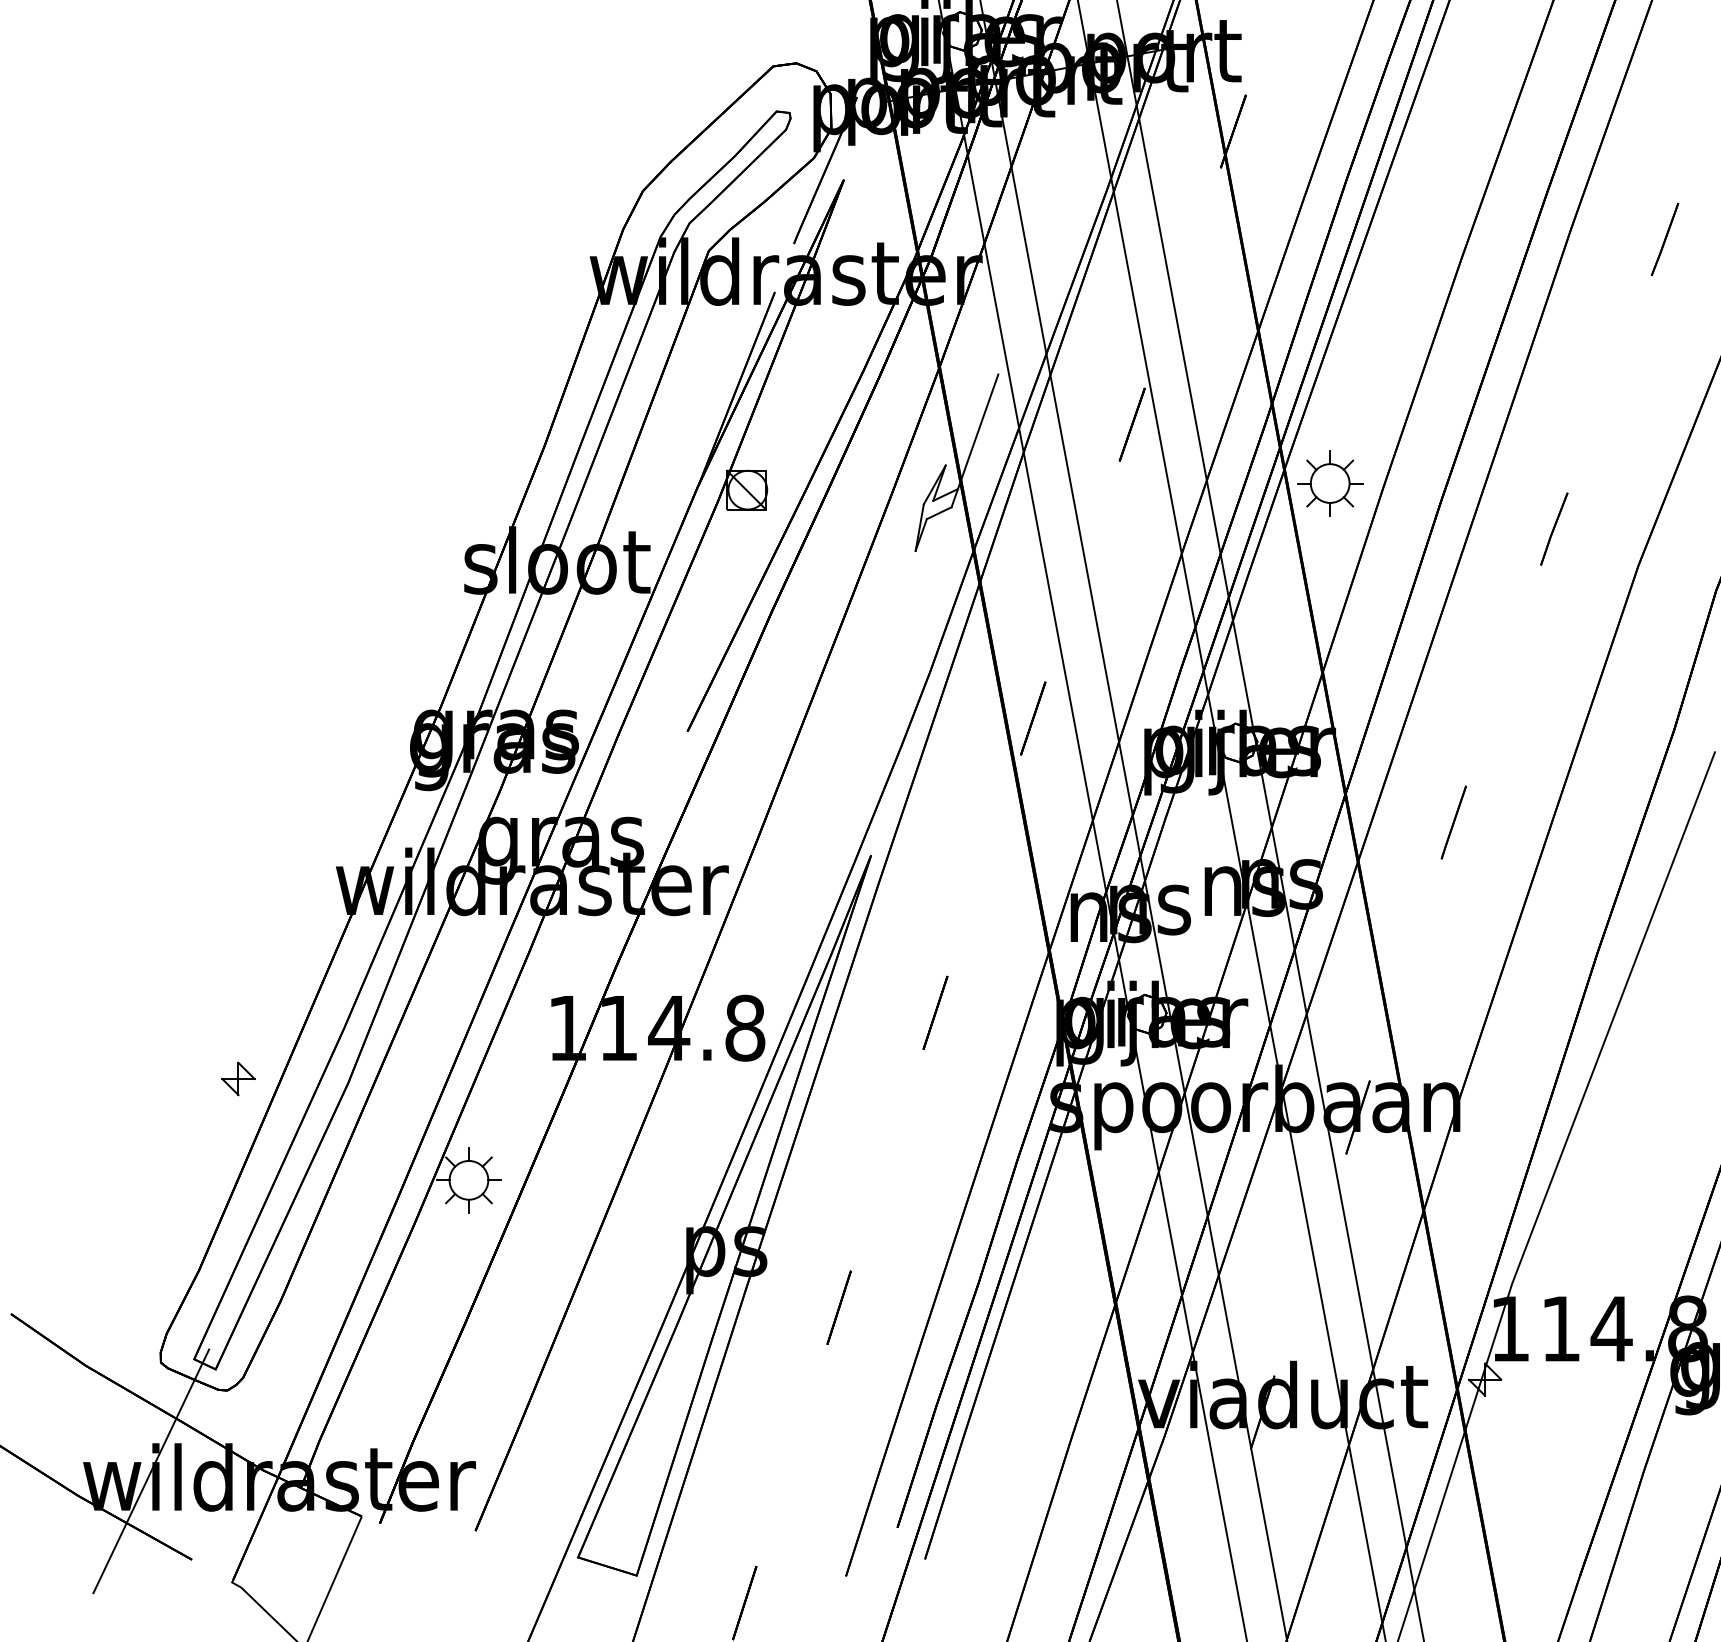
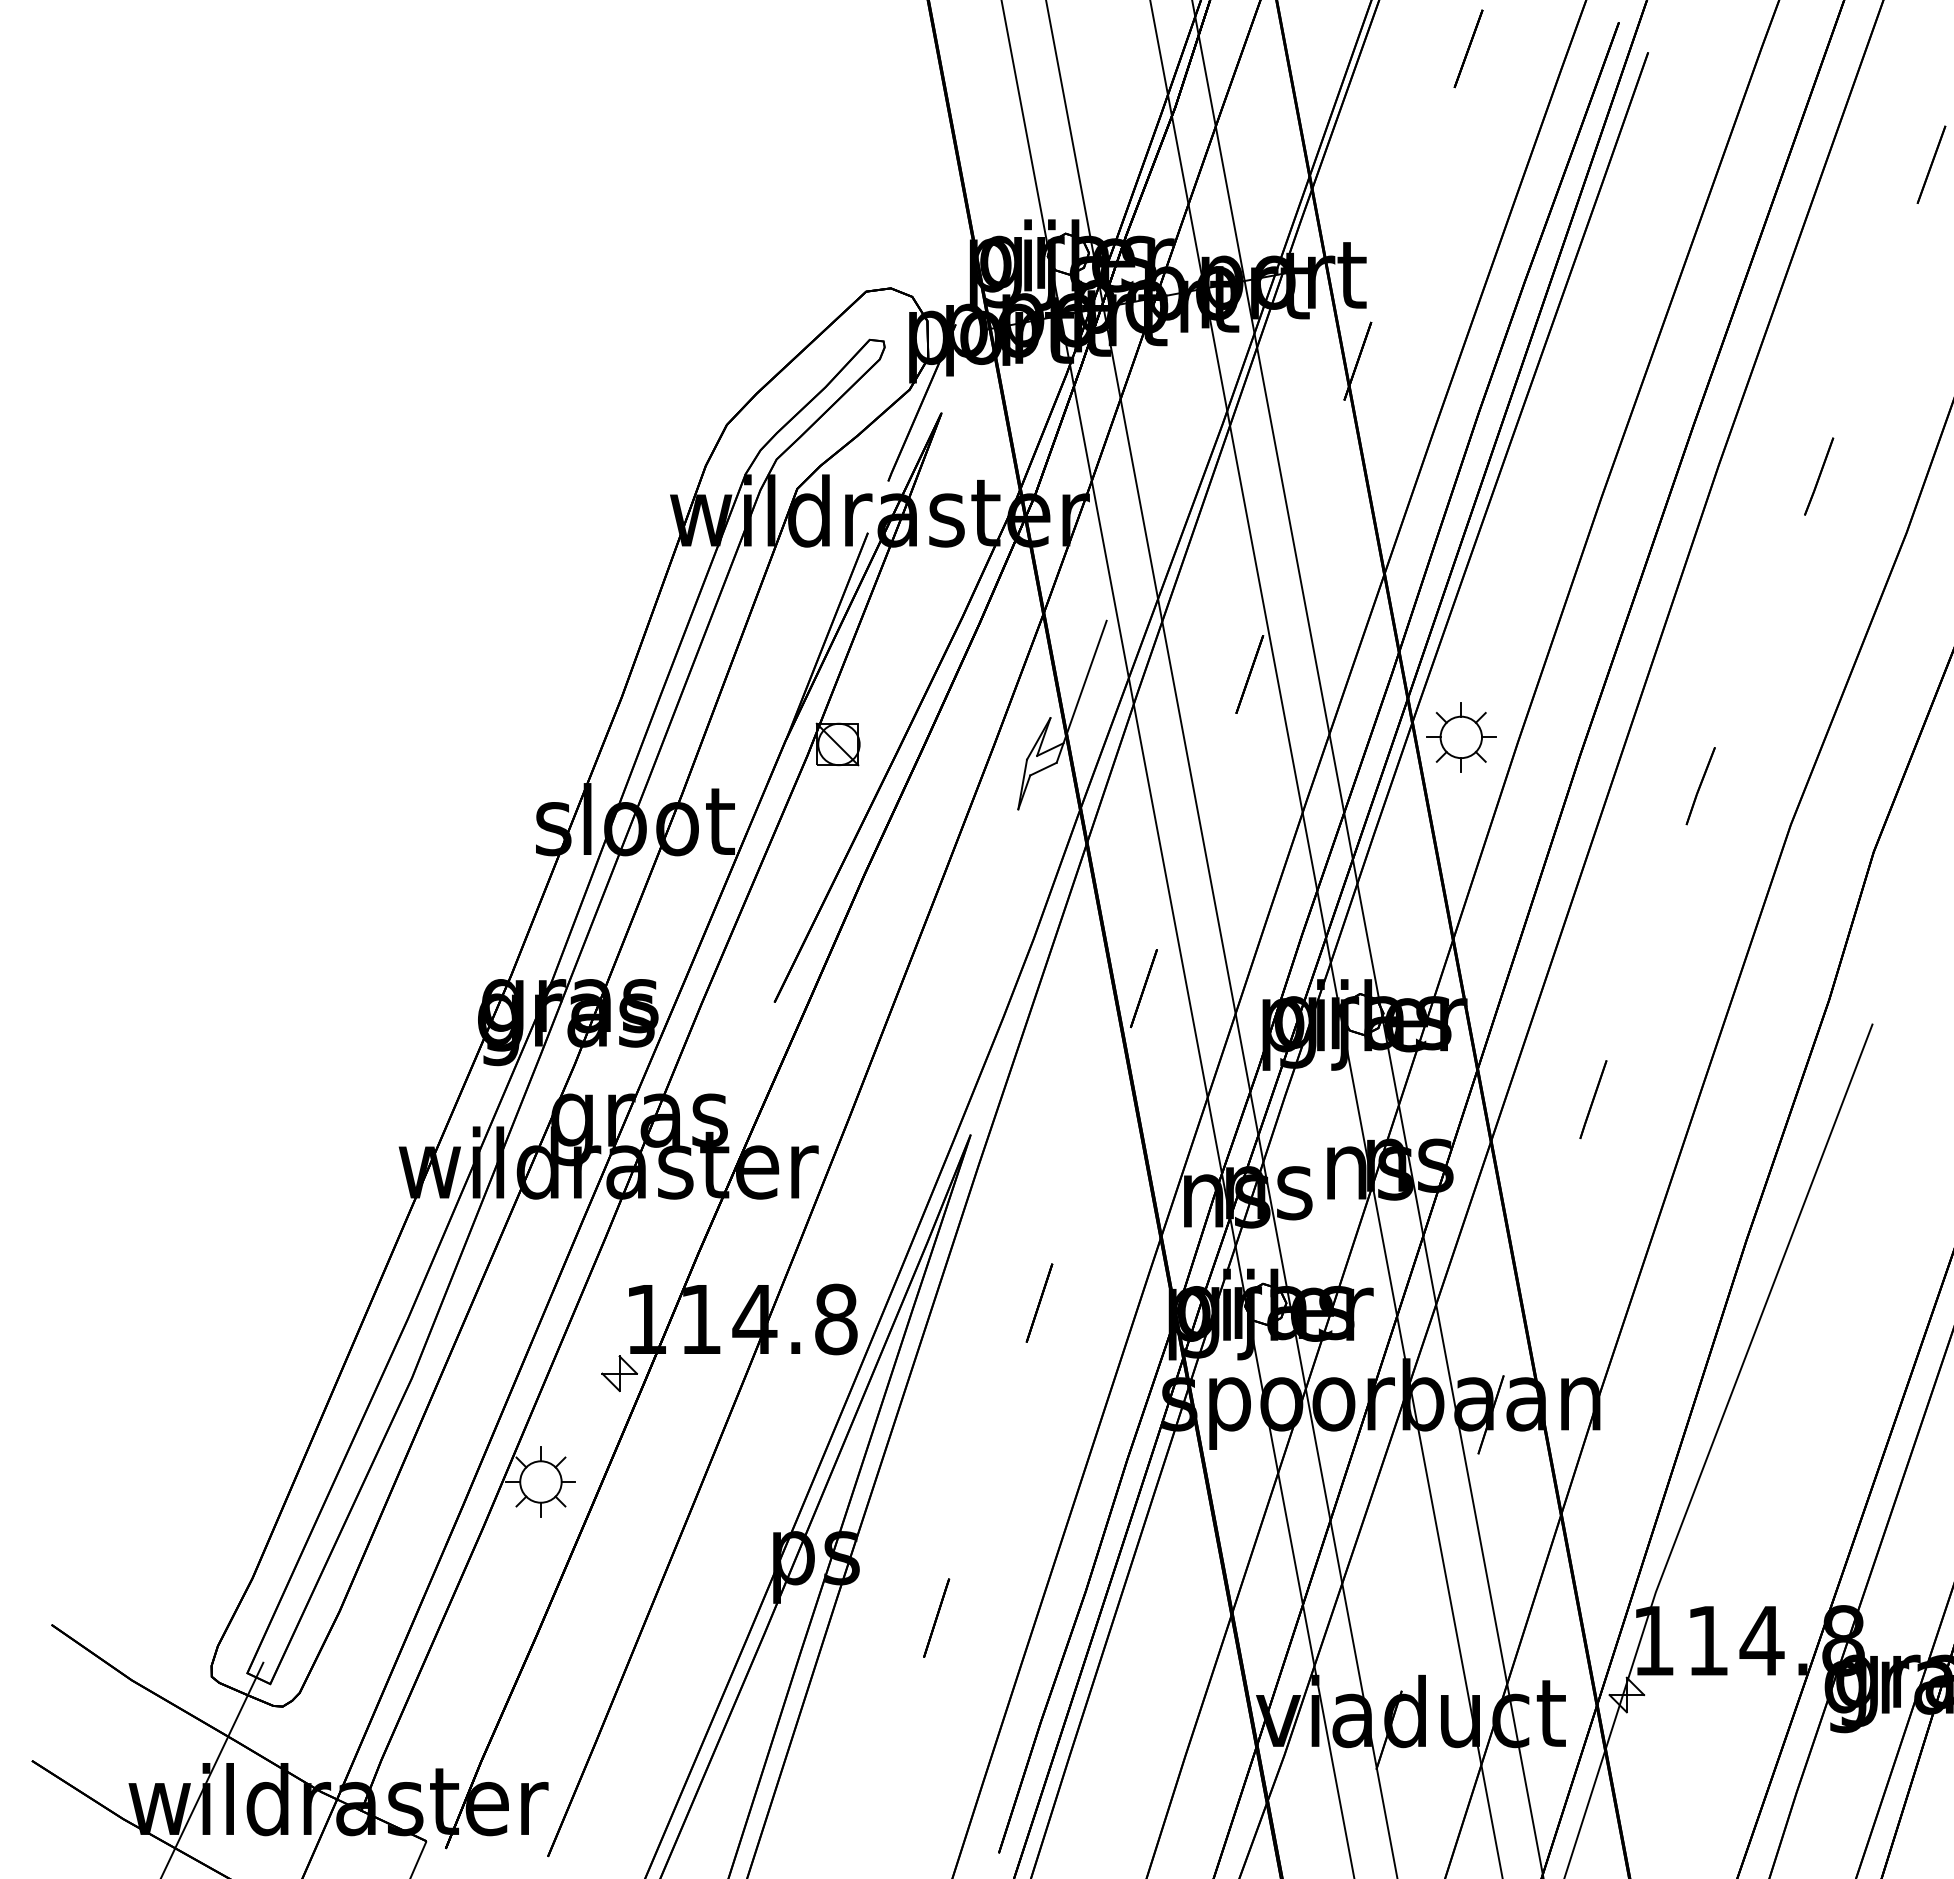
part: (238, 1078) -> (619, 1373), moved

